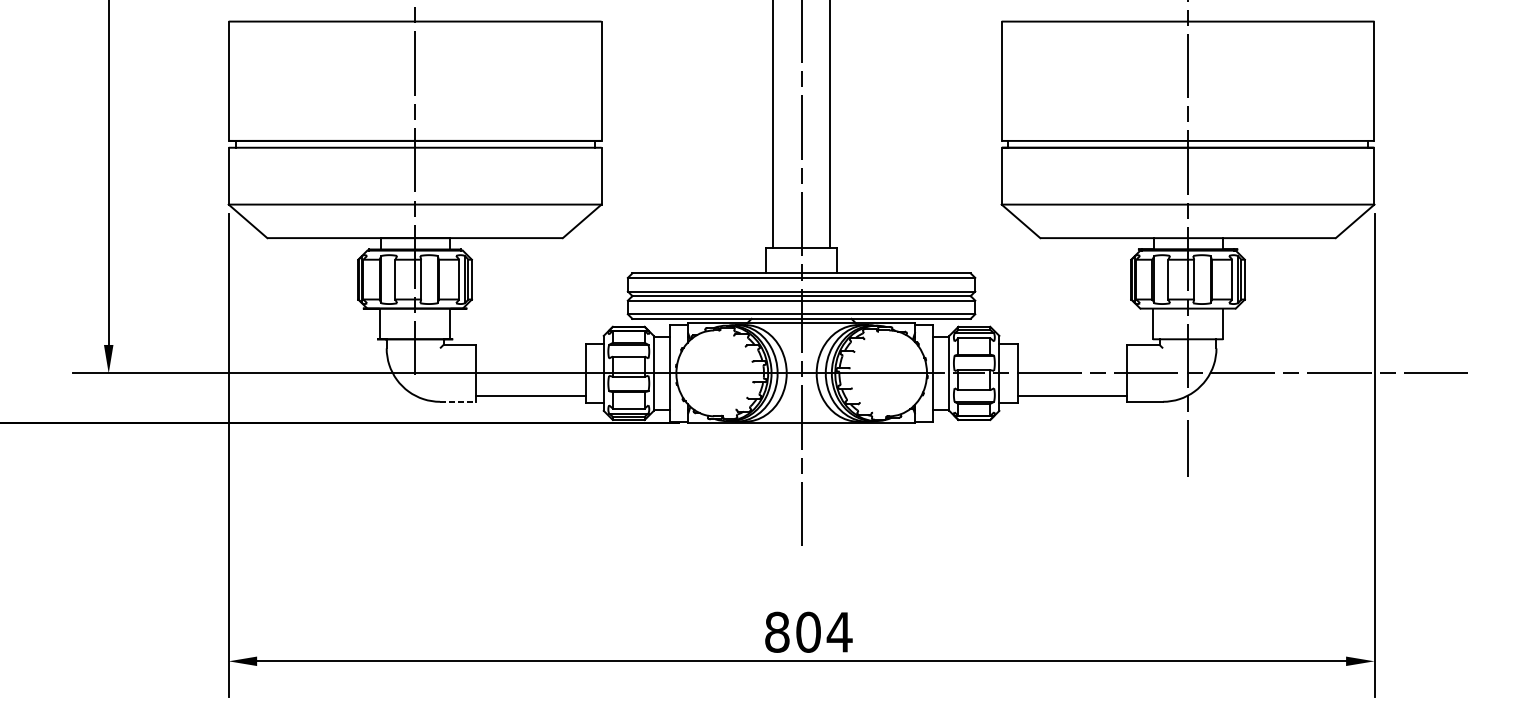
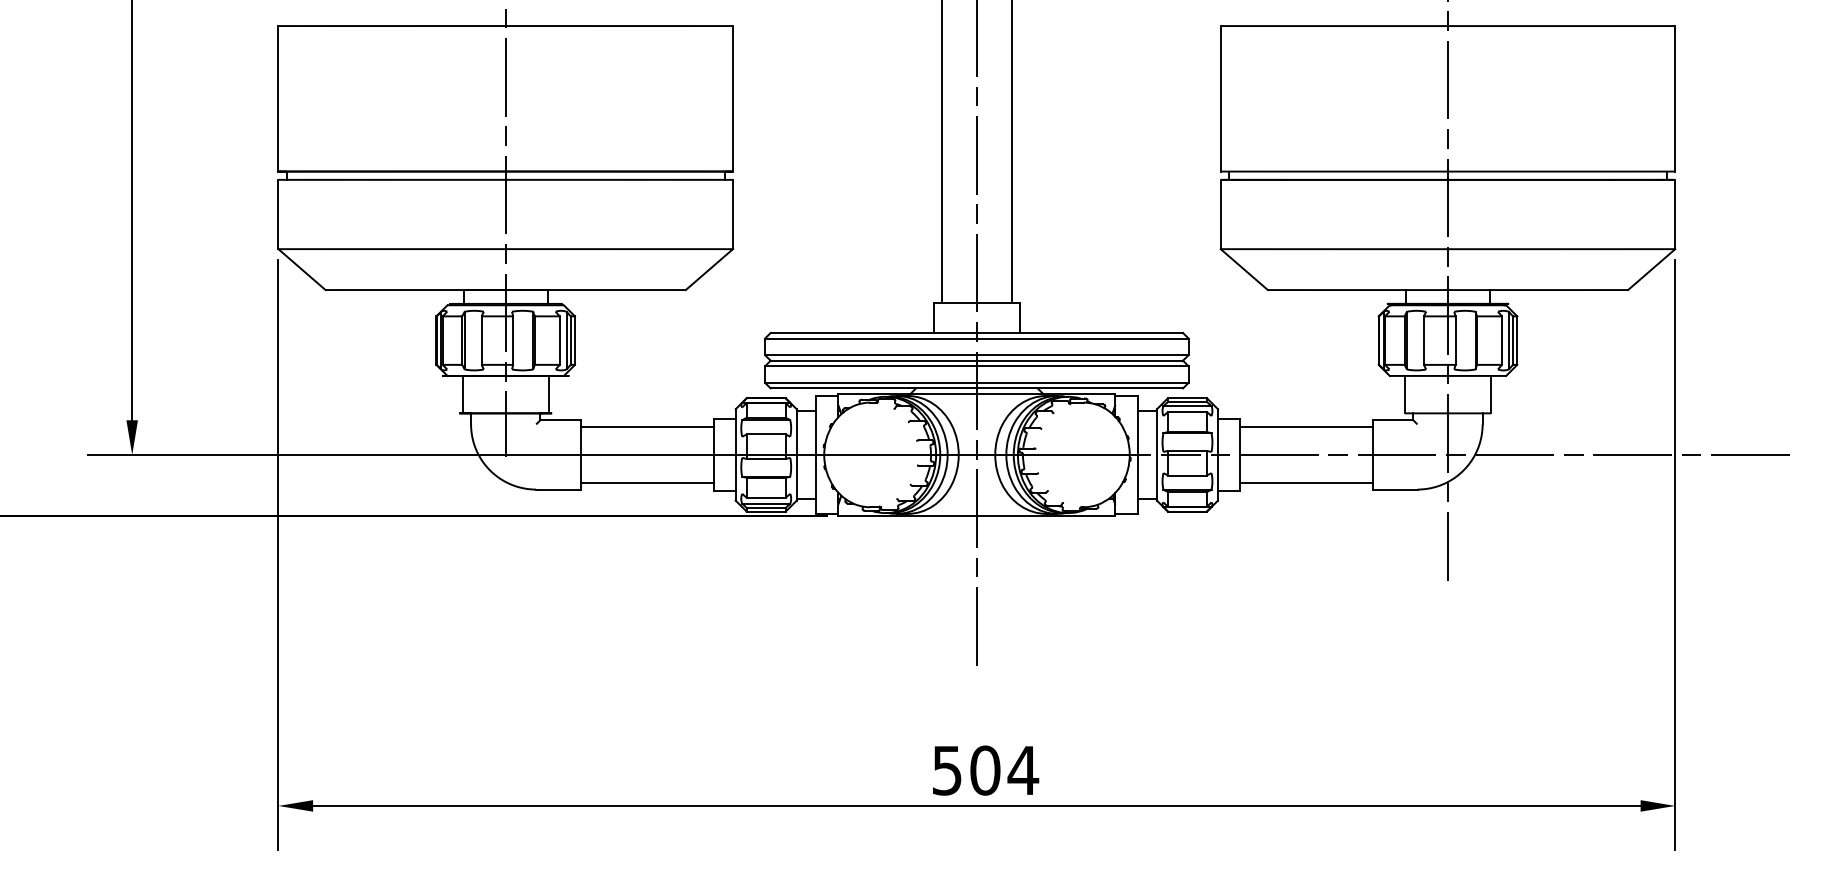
line: (530, 350) -> (646, 427), added
line: (1071, 350) -> (1306, 427), added
line: (458, 401) -> (558, 489), dashed -> solid
text: (777, 632) -> (947, 770), 804 -> 504

